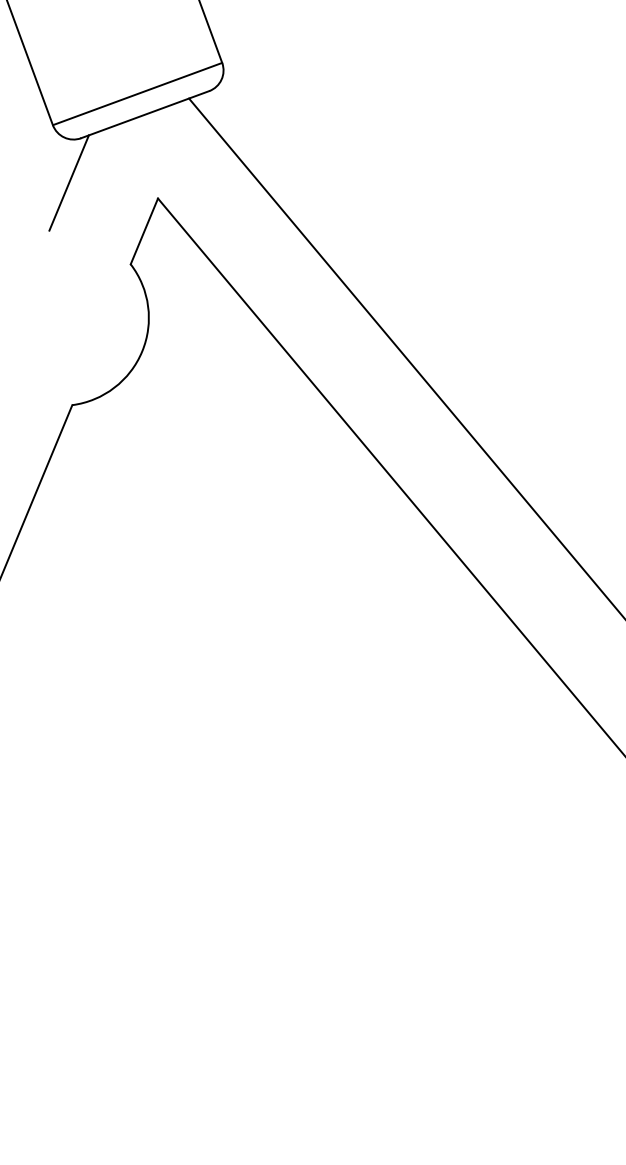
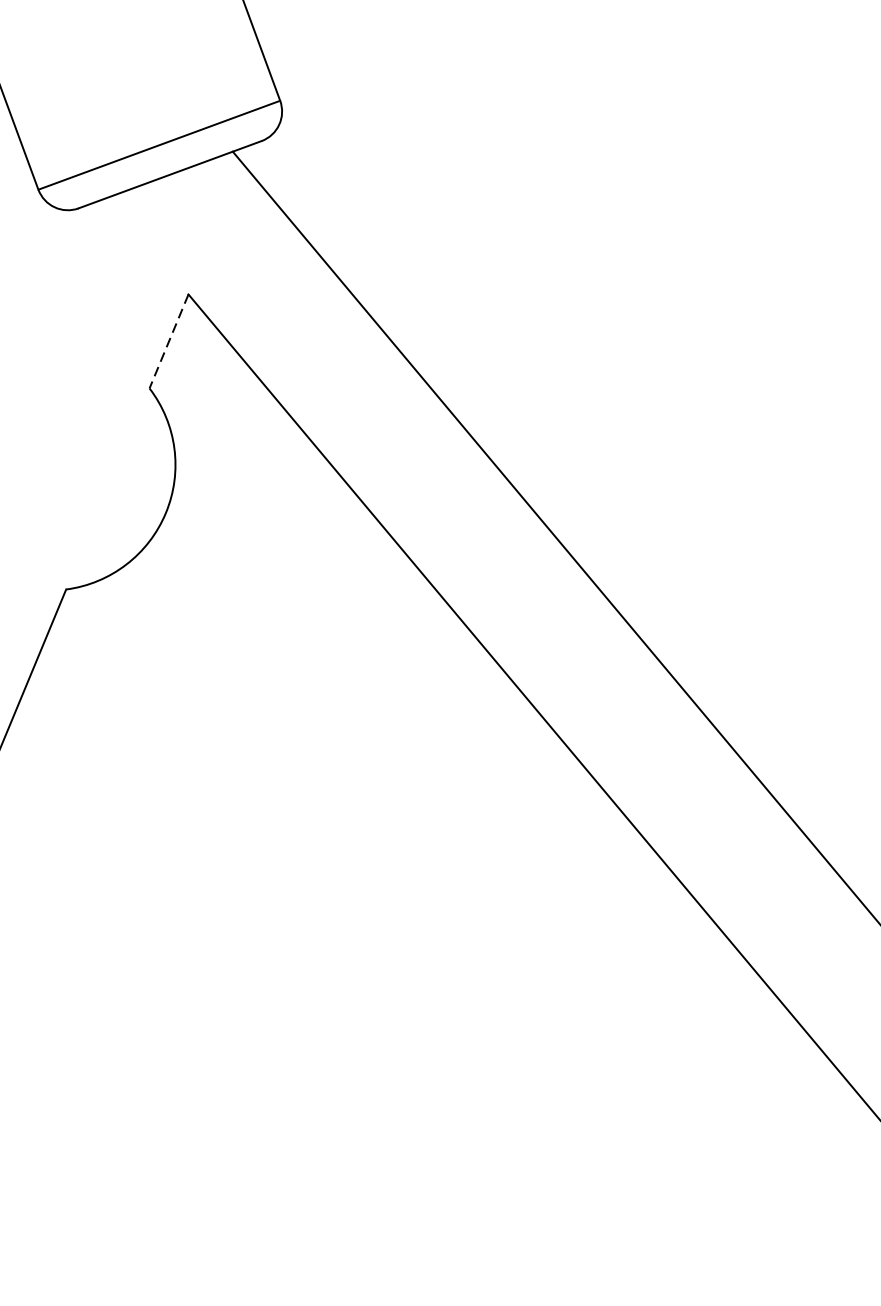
line: (68, 182) -> (60, 271), removed
line: (144, 231) -> (169, 341), solid -> dashed

